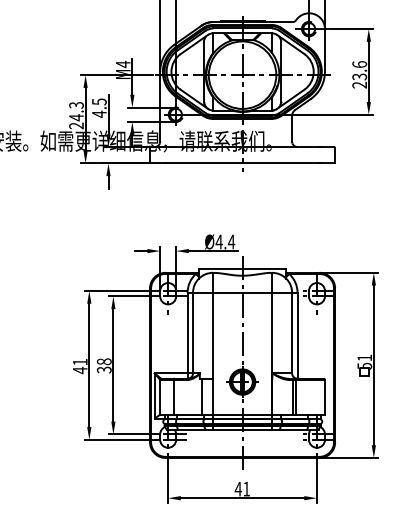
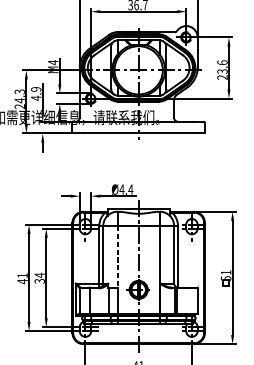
text: (99, 101) -> (36, 89), 4.5 -> 4.9
line: (213, 336) -> (117, 257), solid -> dashed
text: (103, 361) -> (39, 275), 38 -> 34

